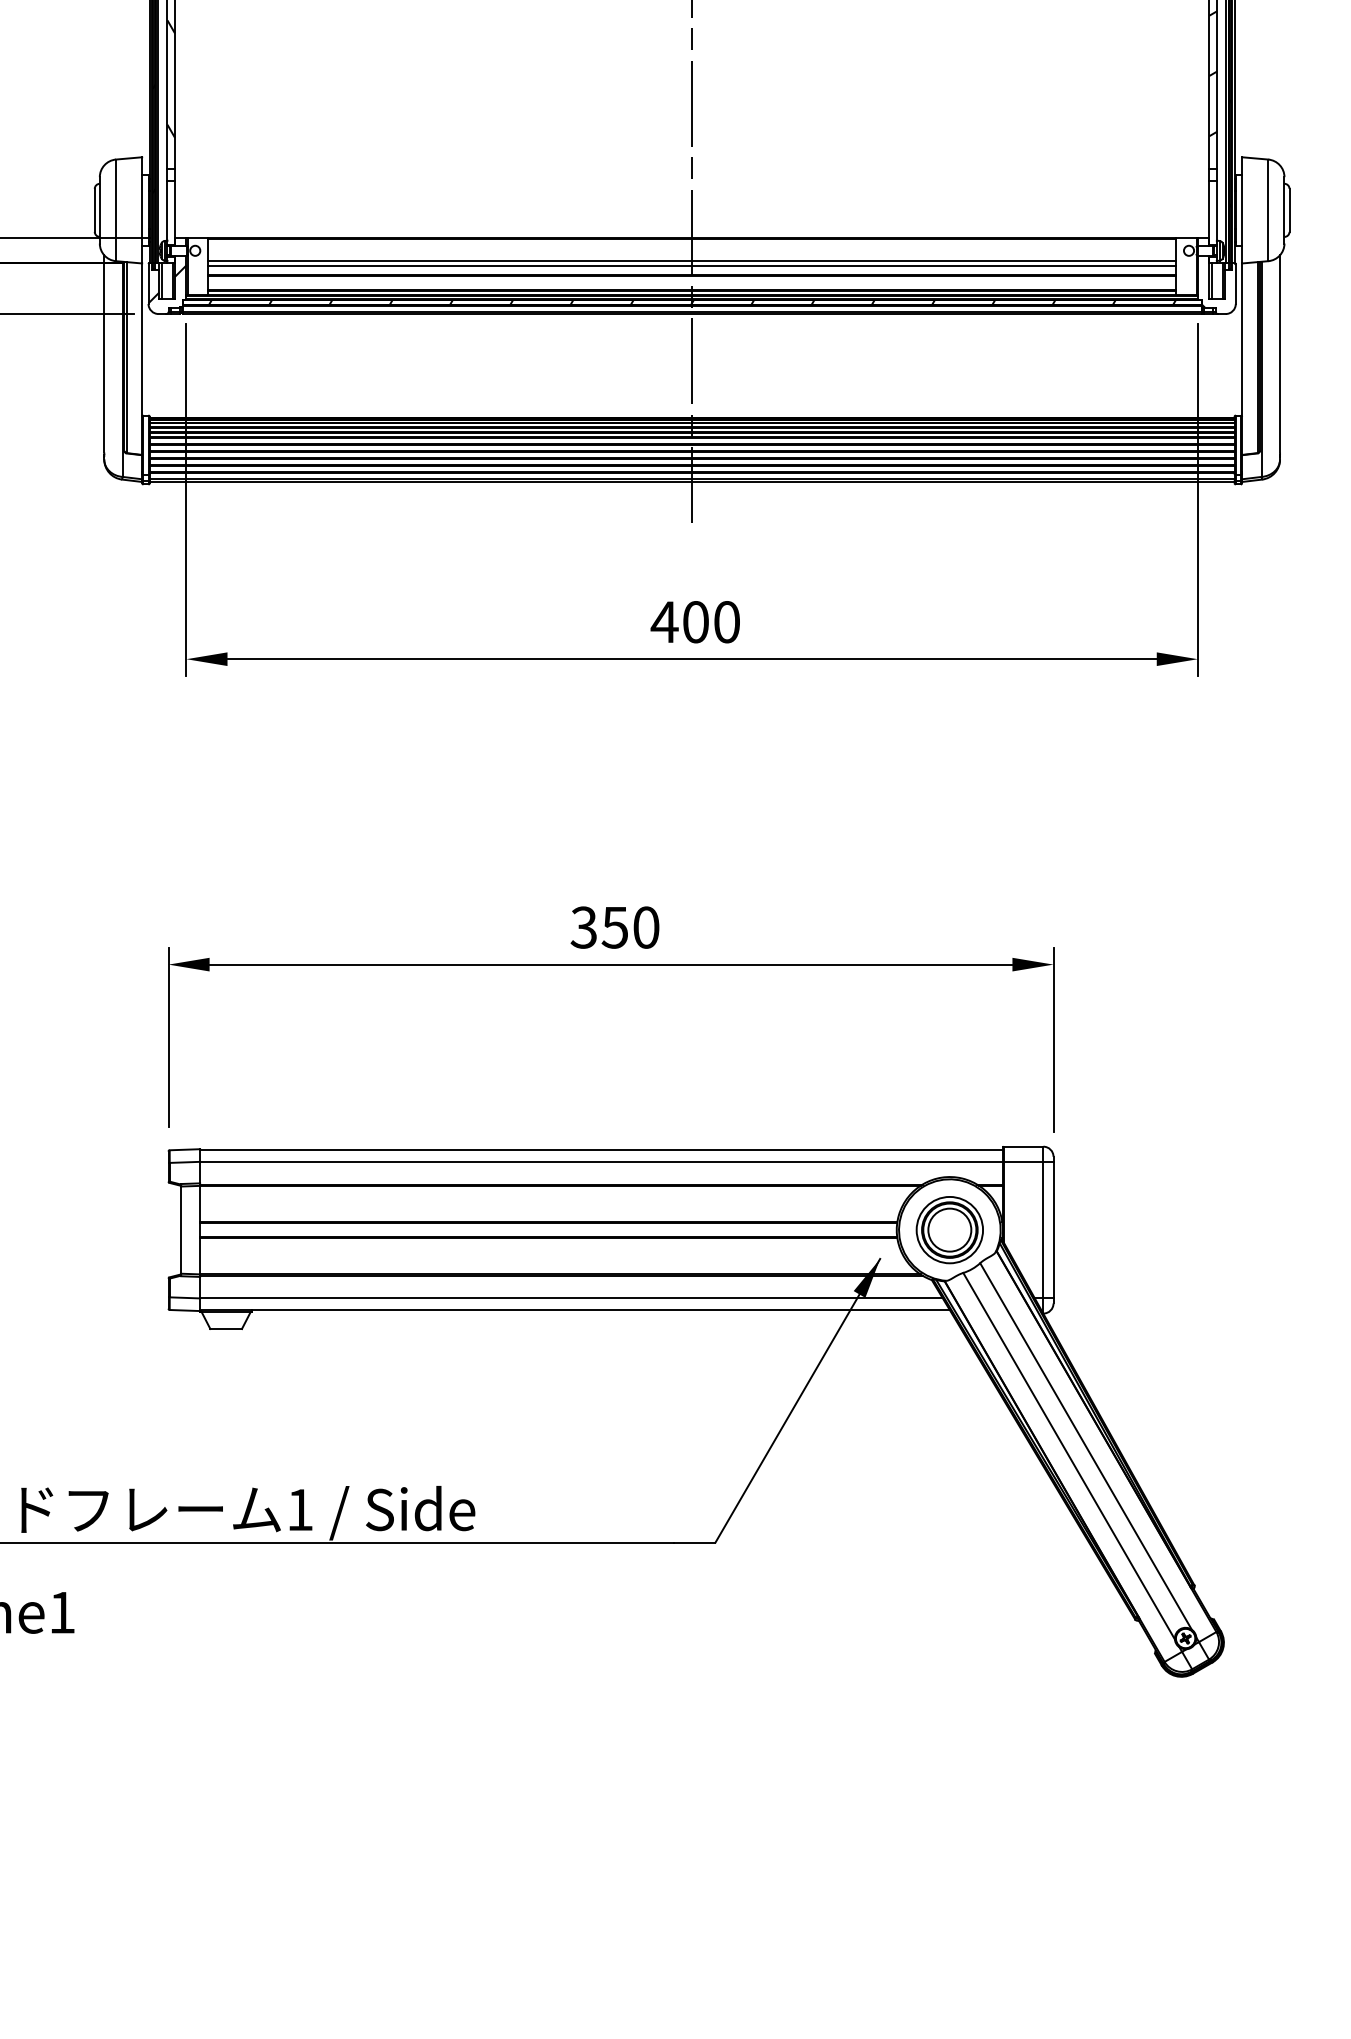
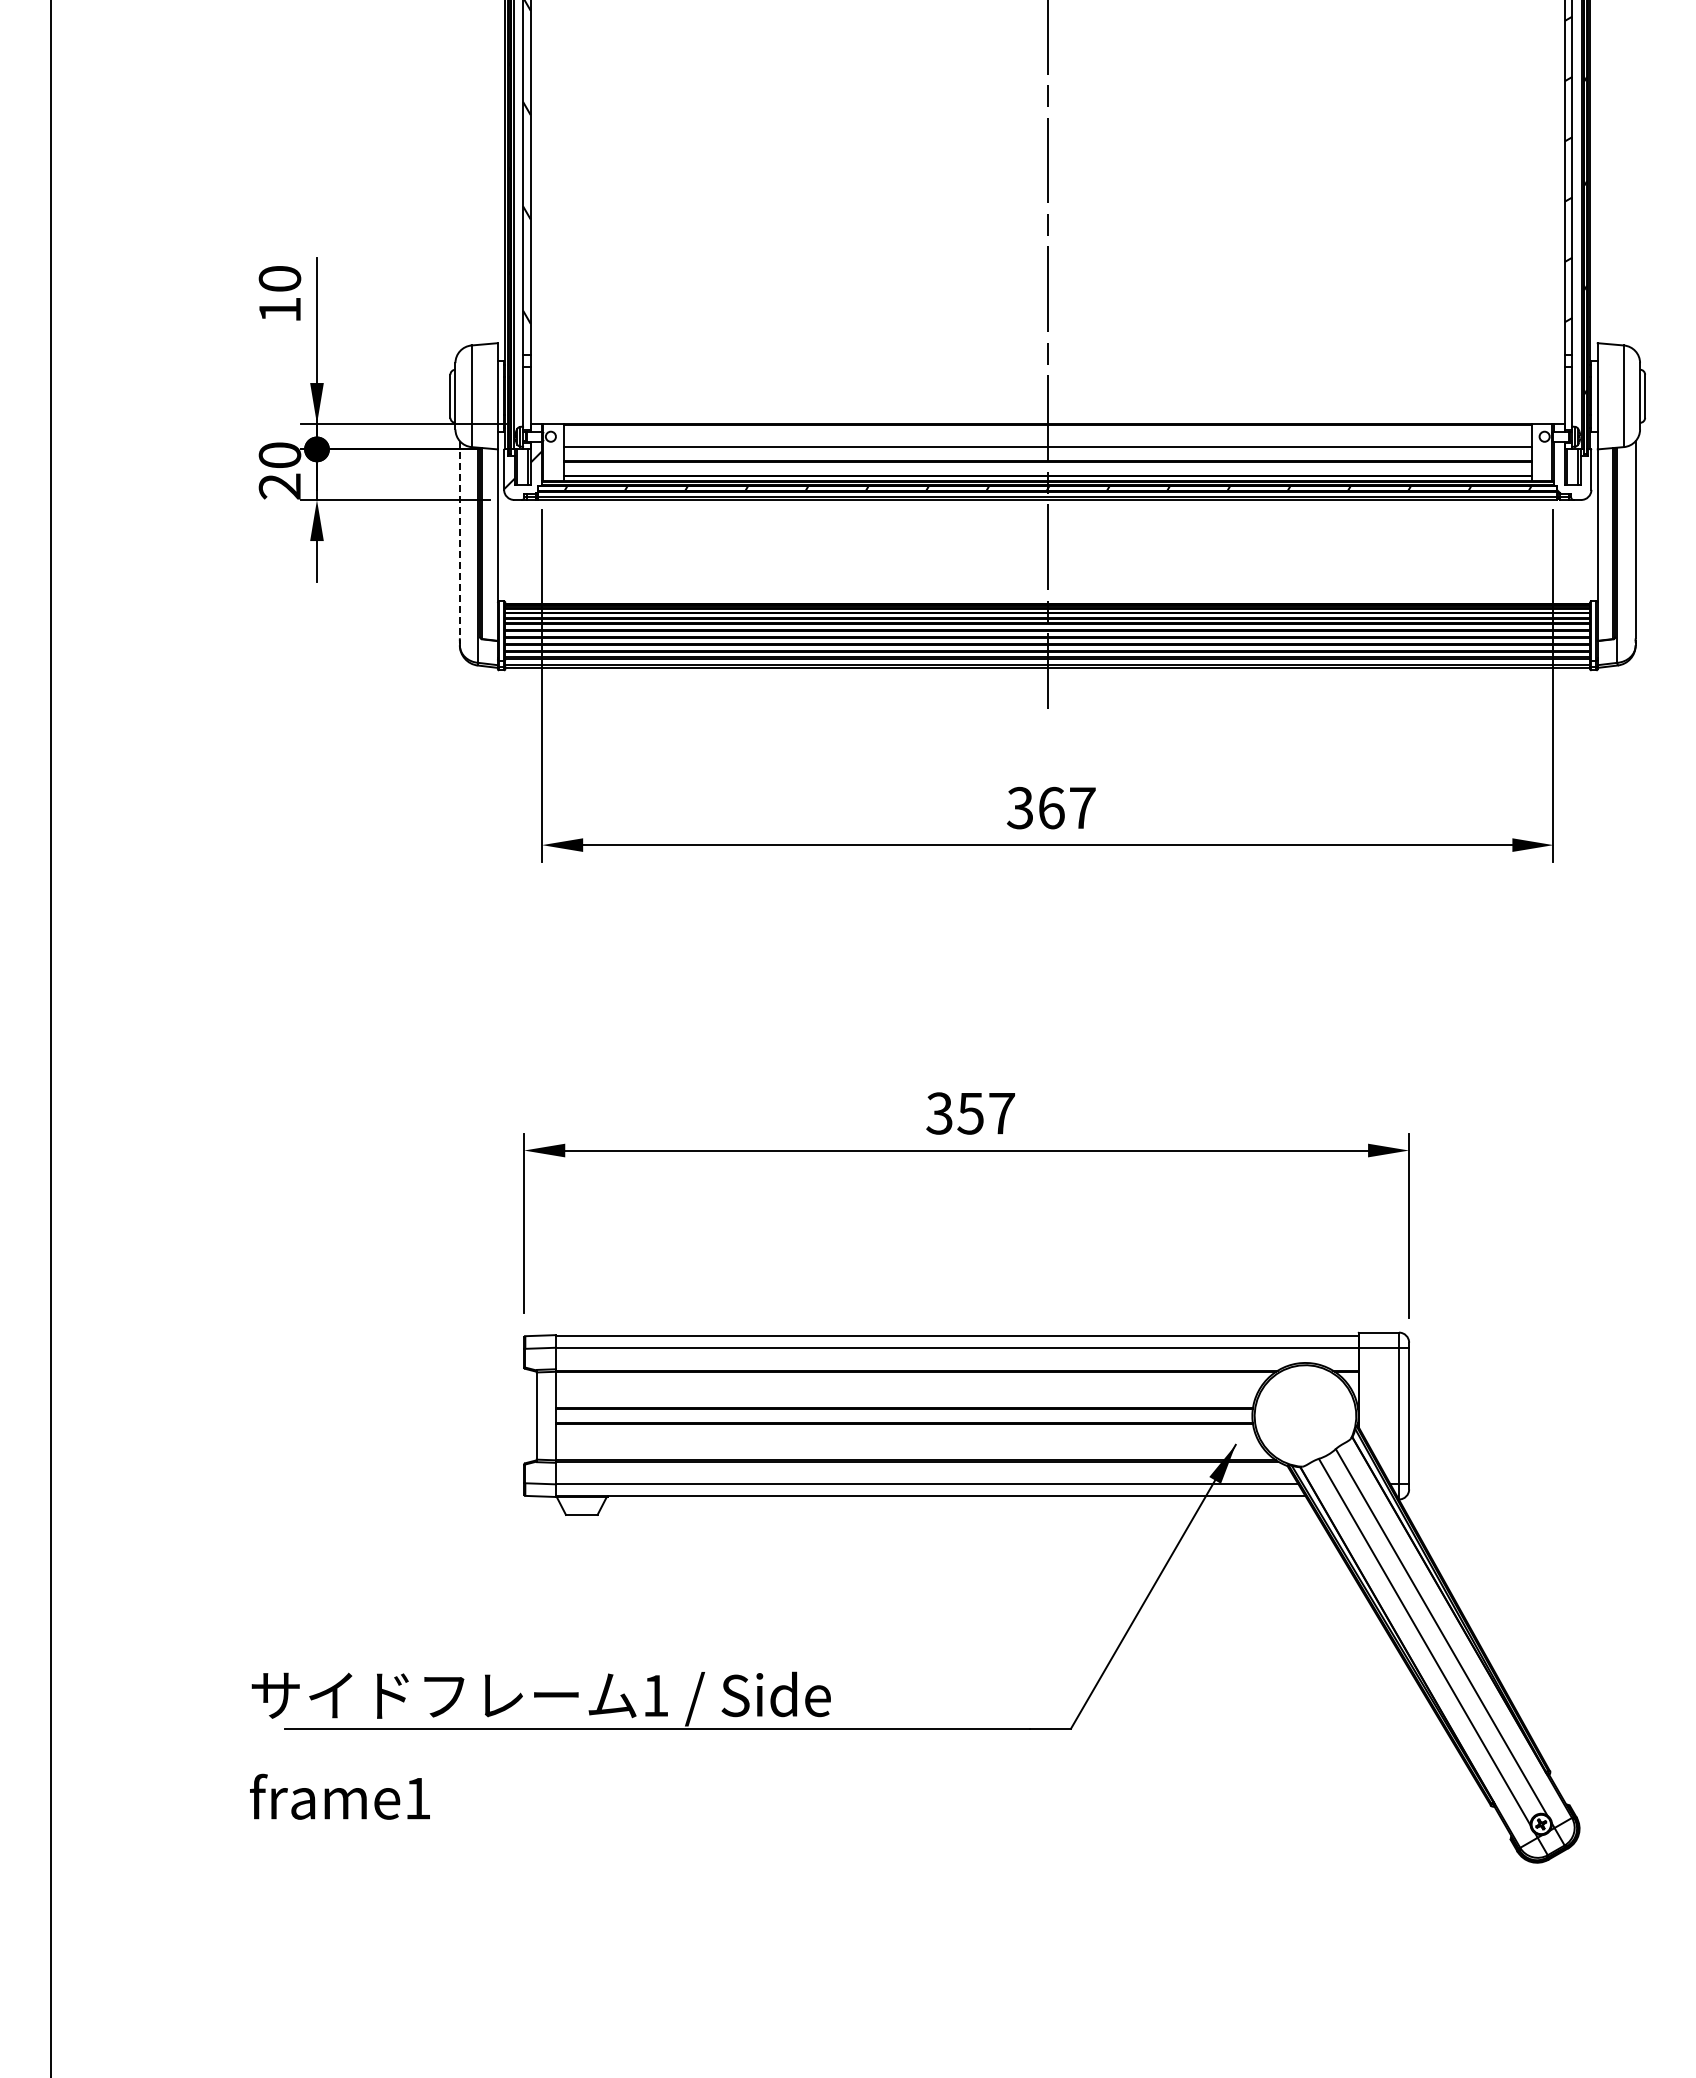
line: (691, 265) -> (1047, 451), removed
line: (103, 353) -> (459, 539), solid -> dashed
text: (694, 621) -> (1050, 807), 400 -> 367
text: (646, 927) -> (1002, 1113), 350 -> 357
part: (949, 1230) -> (1305, 1416), removed

